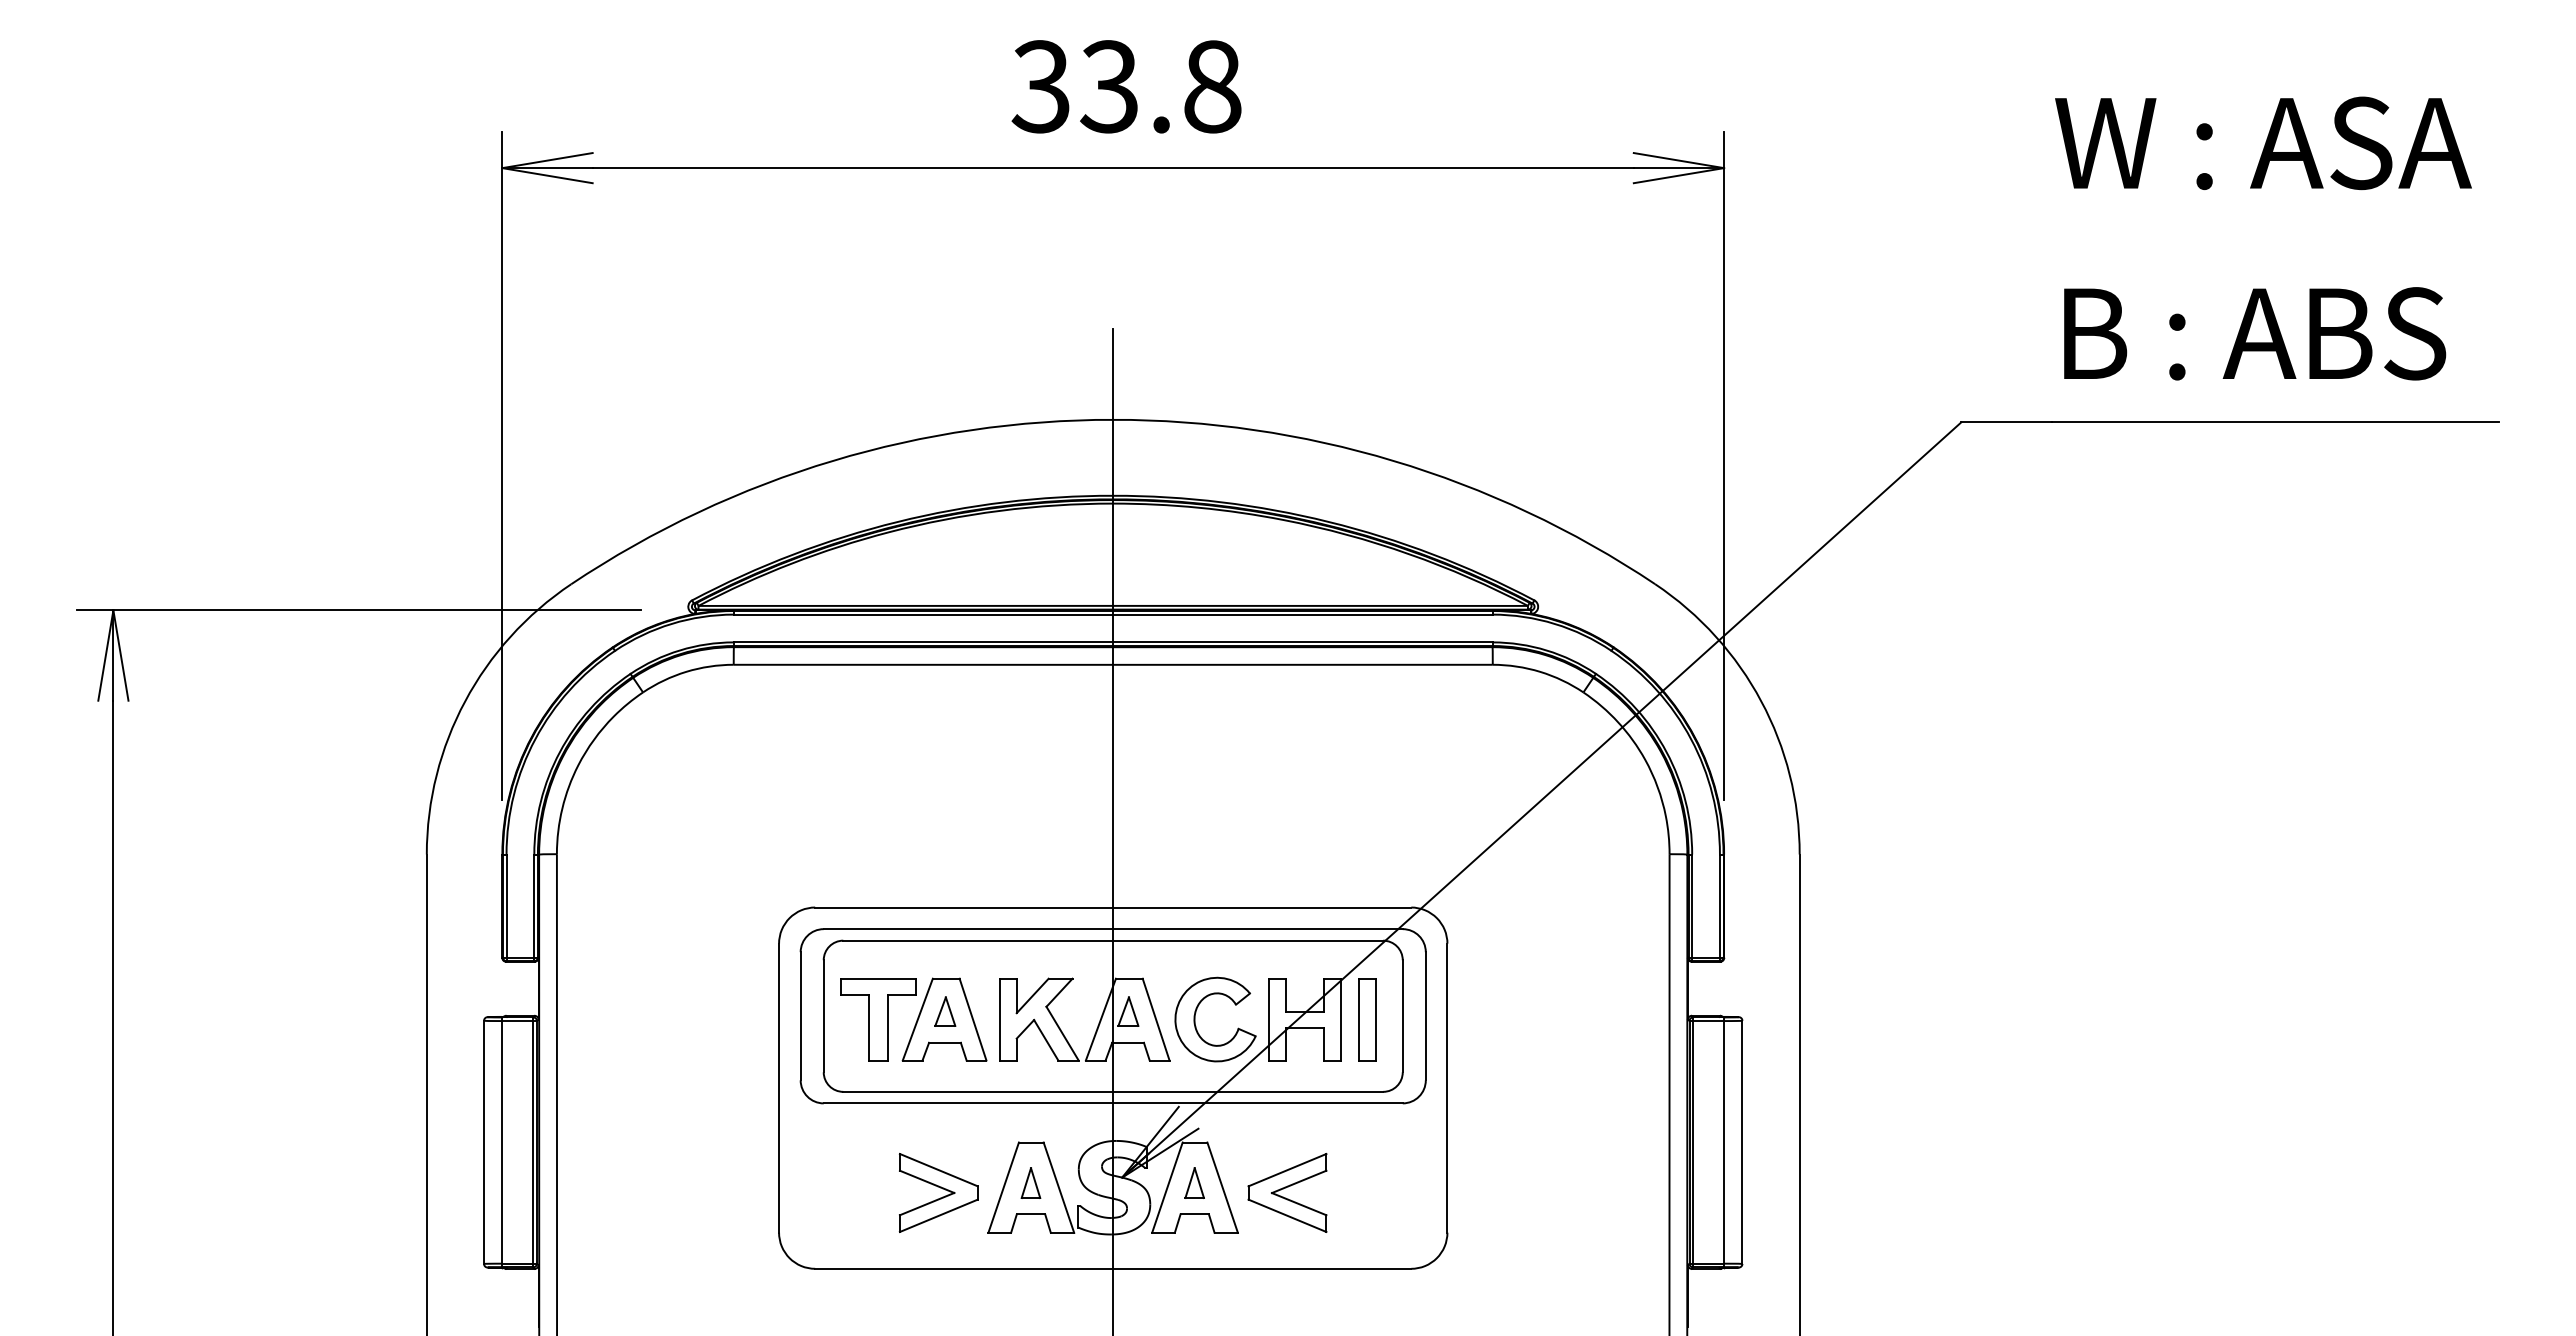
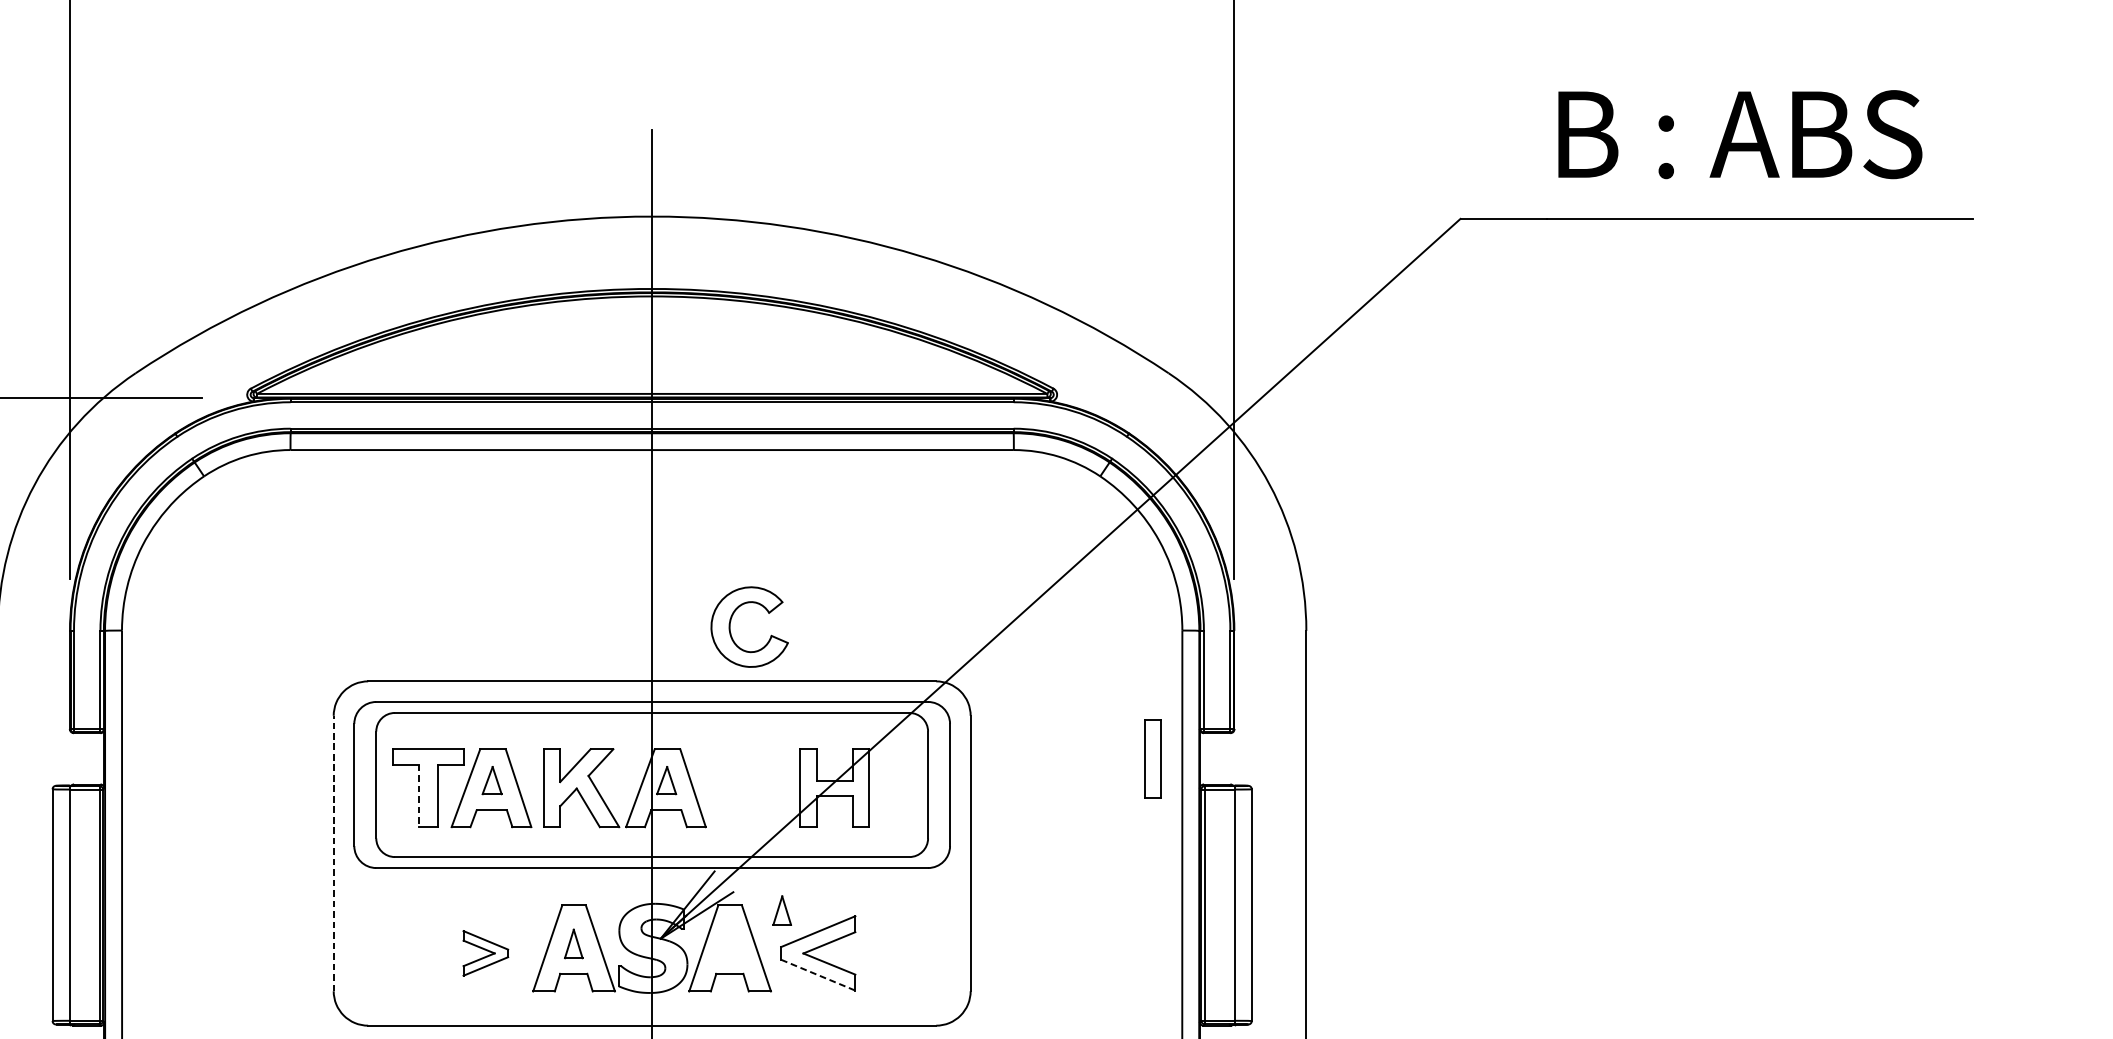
part: (1196, 1013) -> (731, 621), moved
part: (1367, 1019) -> (1152, 758), moved
line: (869, 1027) -> (419, 795), solid -> dashed
line: (779, 1088) -> (334, 853), solid -> dashed
part: (1194, 1182) -> (782, 910), moved
part: (938, 1192) -> (485, 952), size x0.6
line: (1287, 1216) -> (818, 975), solid -> dashed

